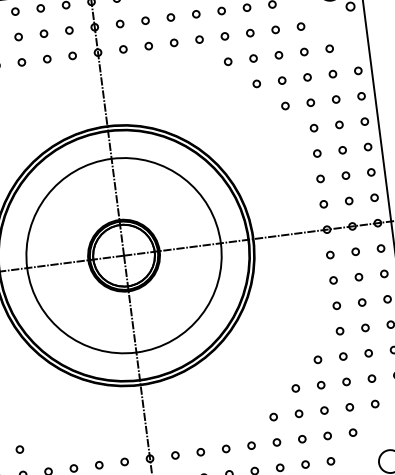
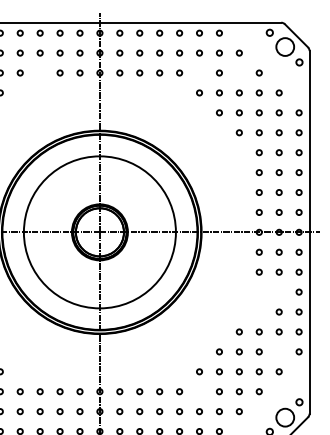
circle: (274, 29) -> (238, 72), removed
circle: (224, 35) -> (199, 72), removed
circle: (20, 61) -> (39, 72), removed
circle: (361, 301) -> (278, 291), removed
circle: (335, 305) -> (258, 291), removed
circle: (338, 330) -> (258, 311), removed
circle: (371, 378) -> (278, 351), removed
circle: (276, 442) -> (199, 391), removed

